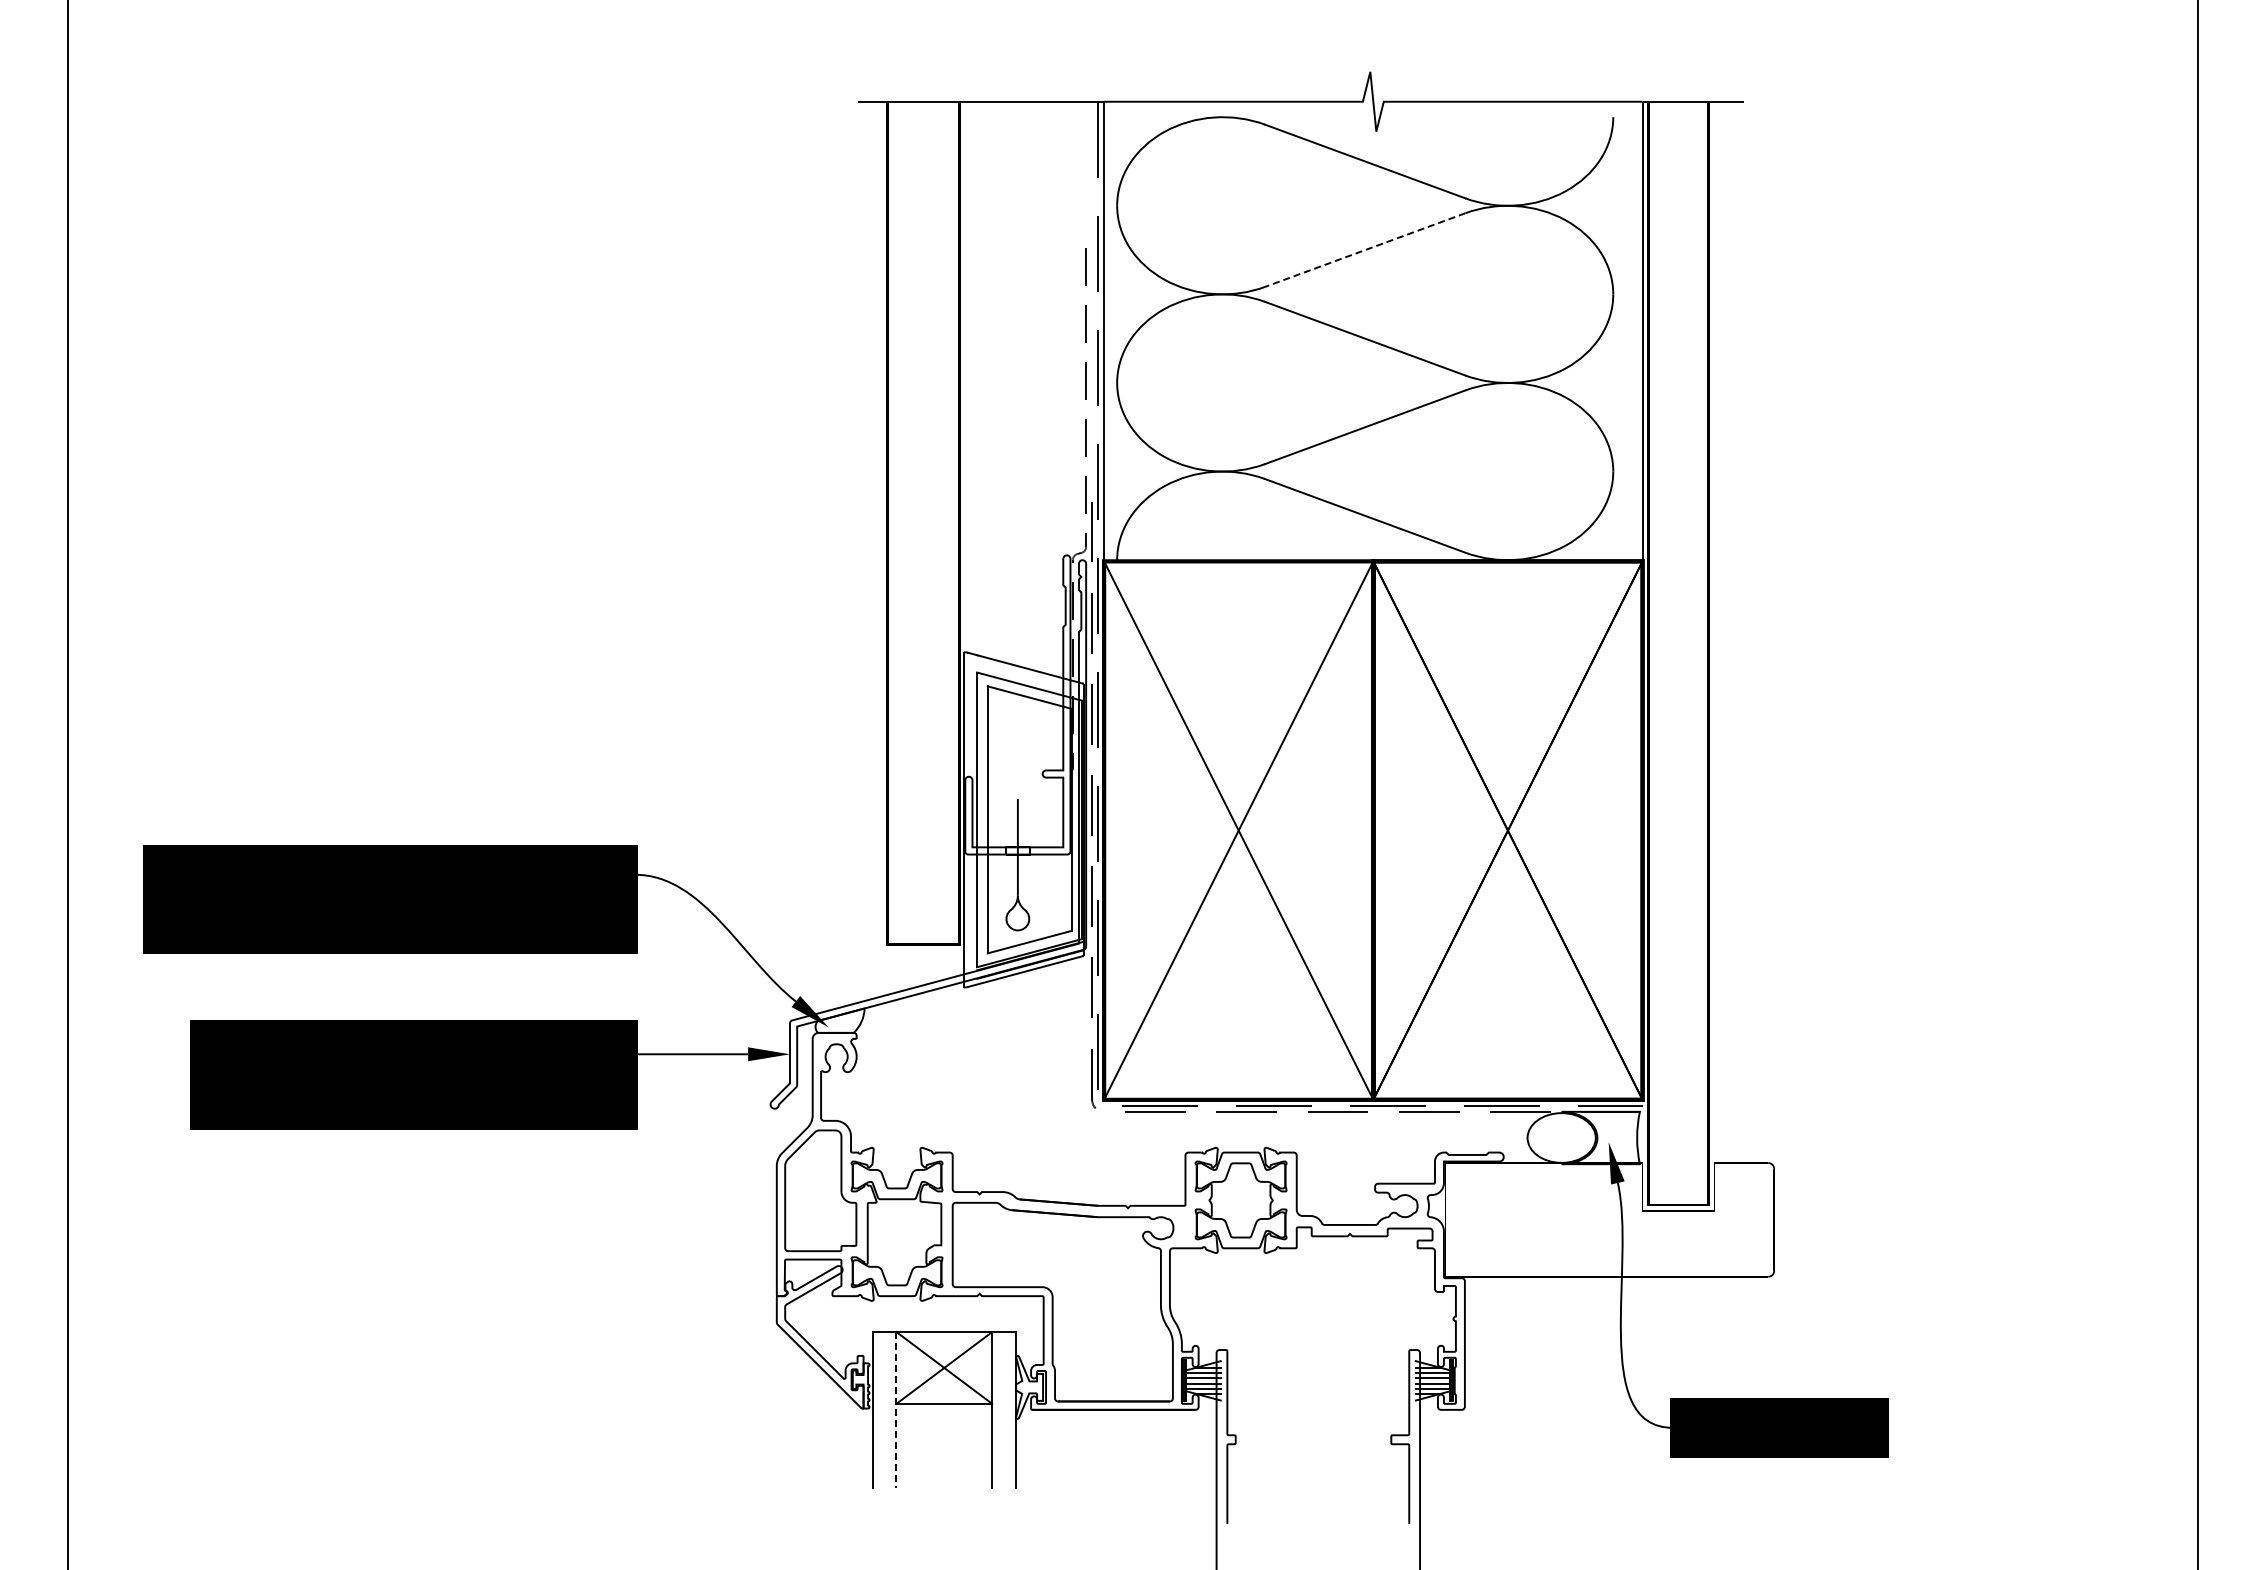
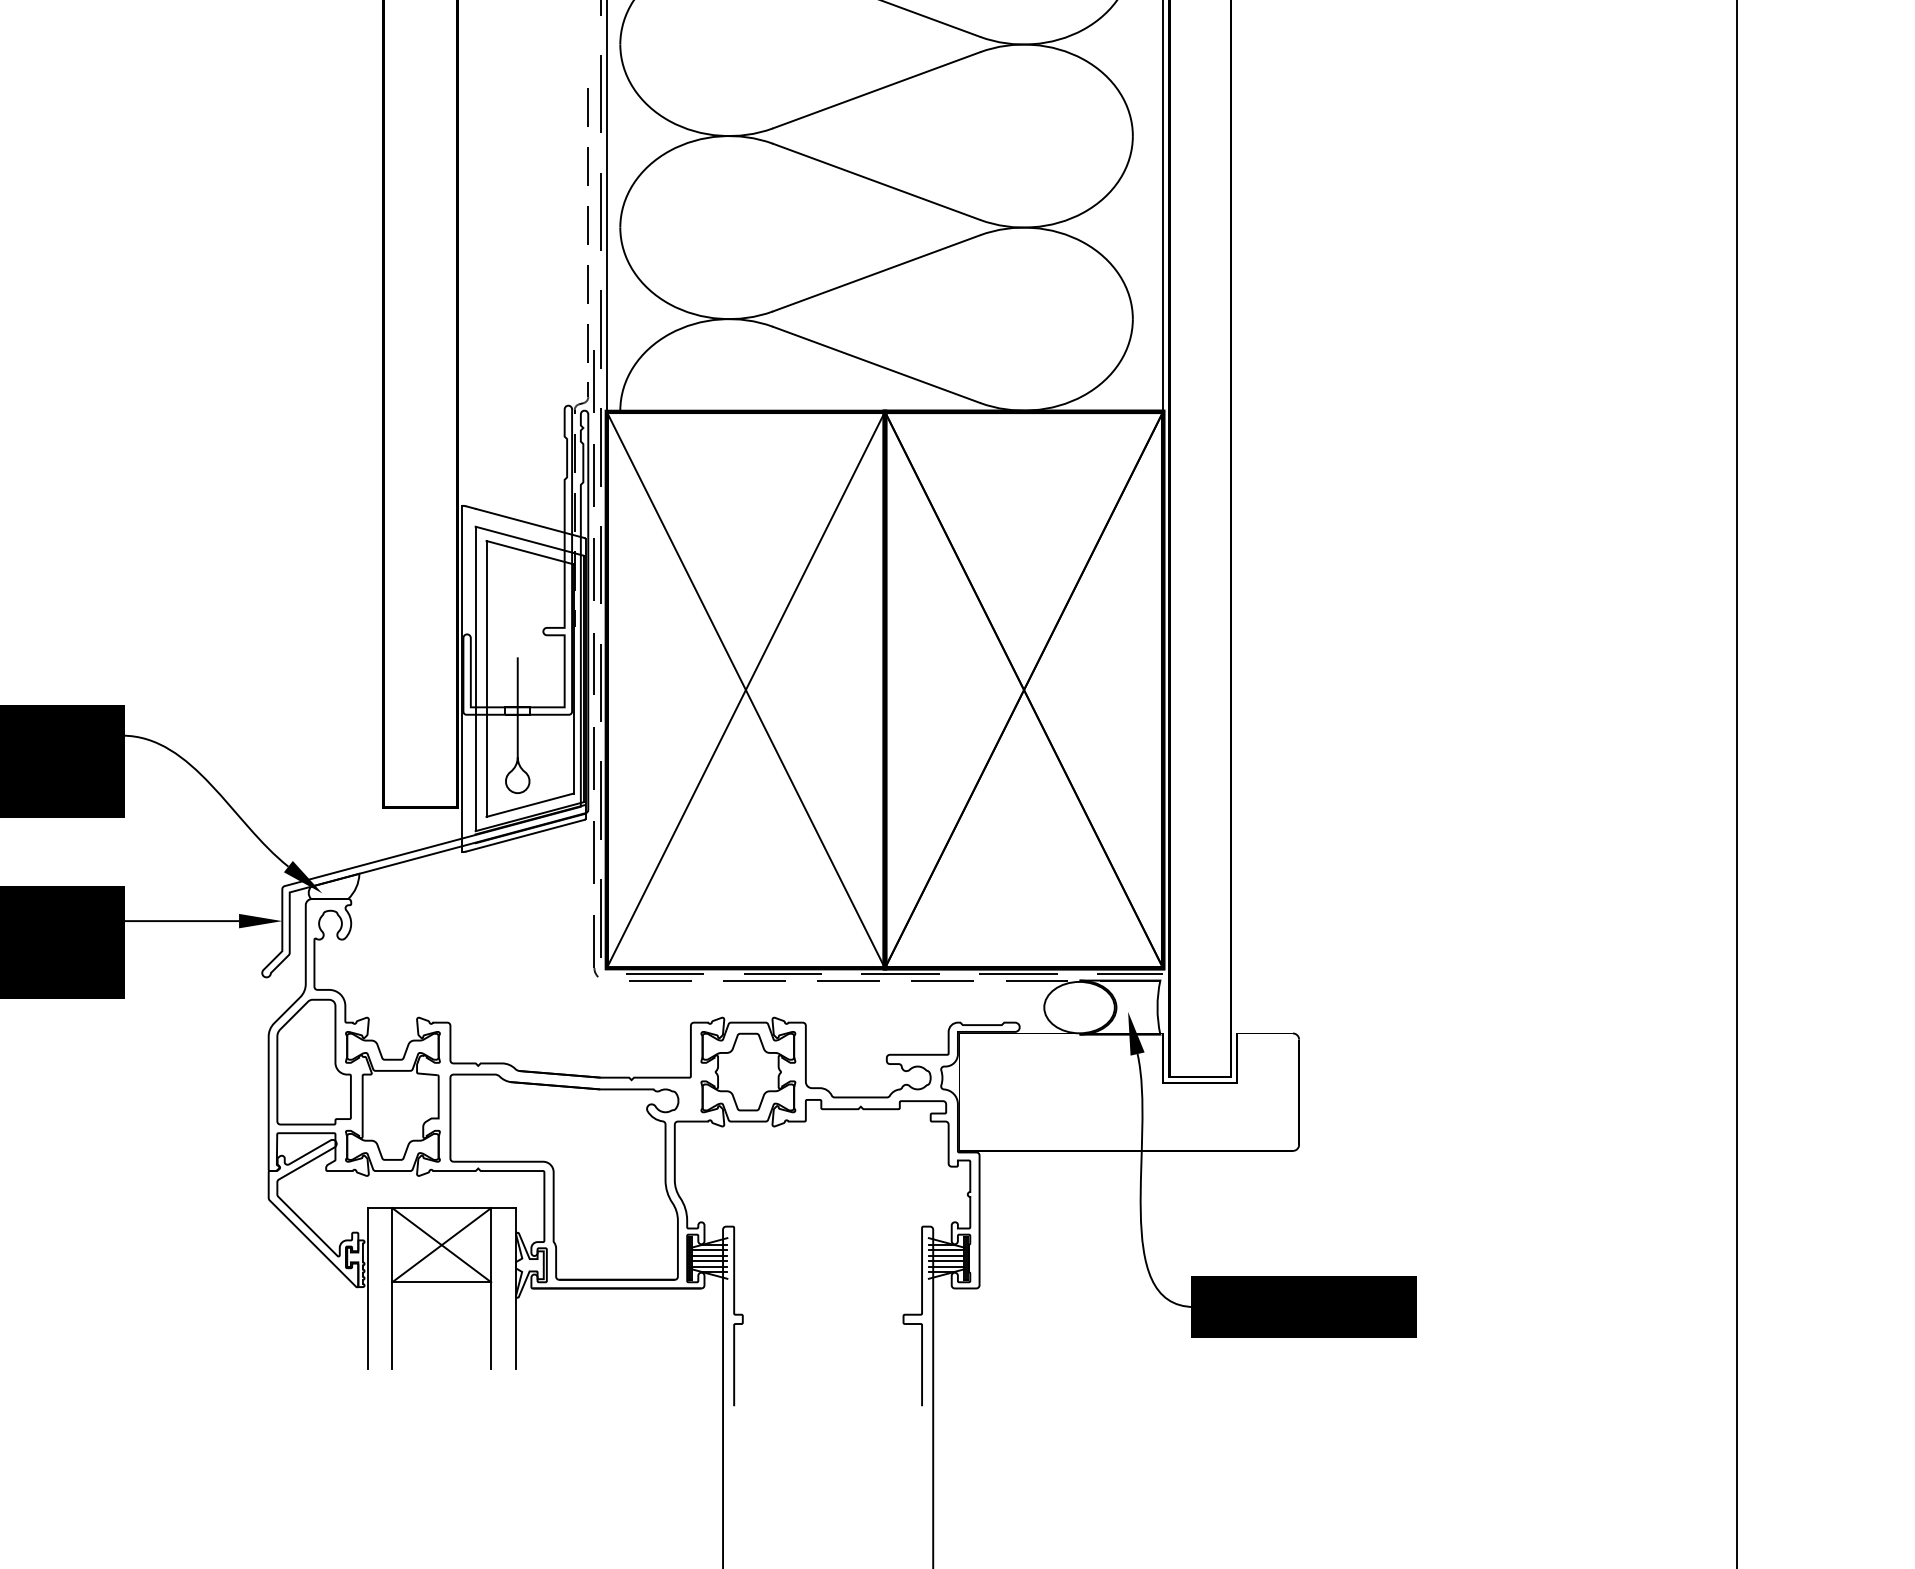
line: (1365, 250) -> (876, 90), dashed -> solid
line: (896, 1409) -> (392, 1288), dashed -> solid

